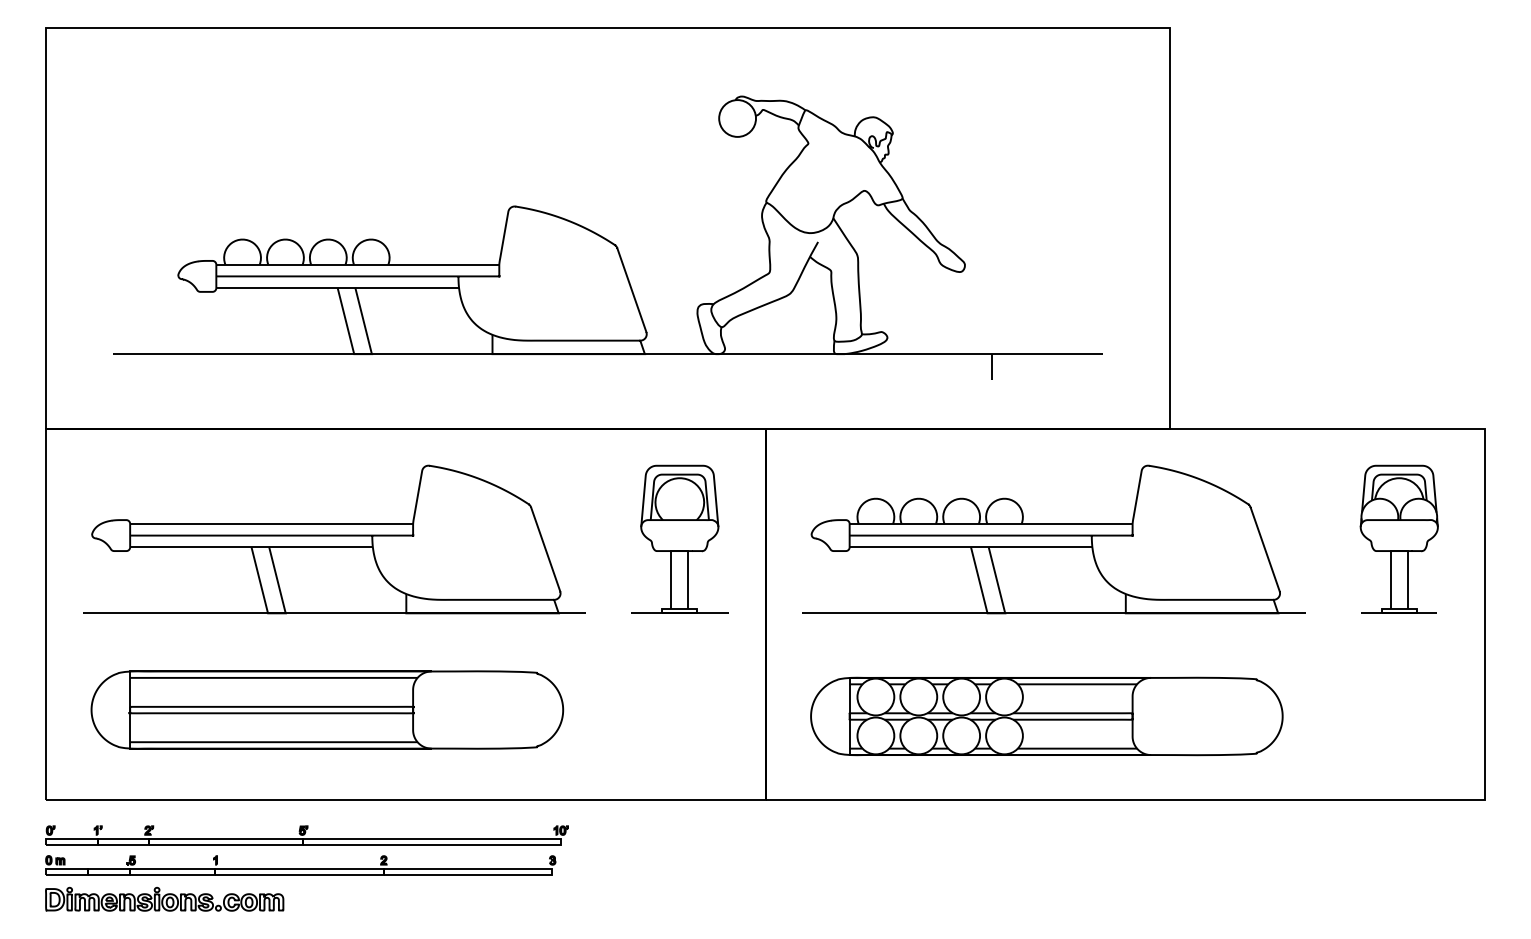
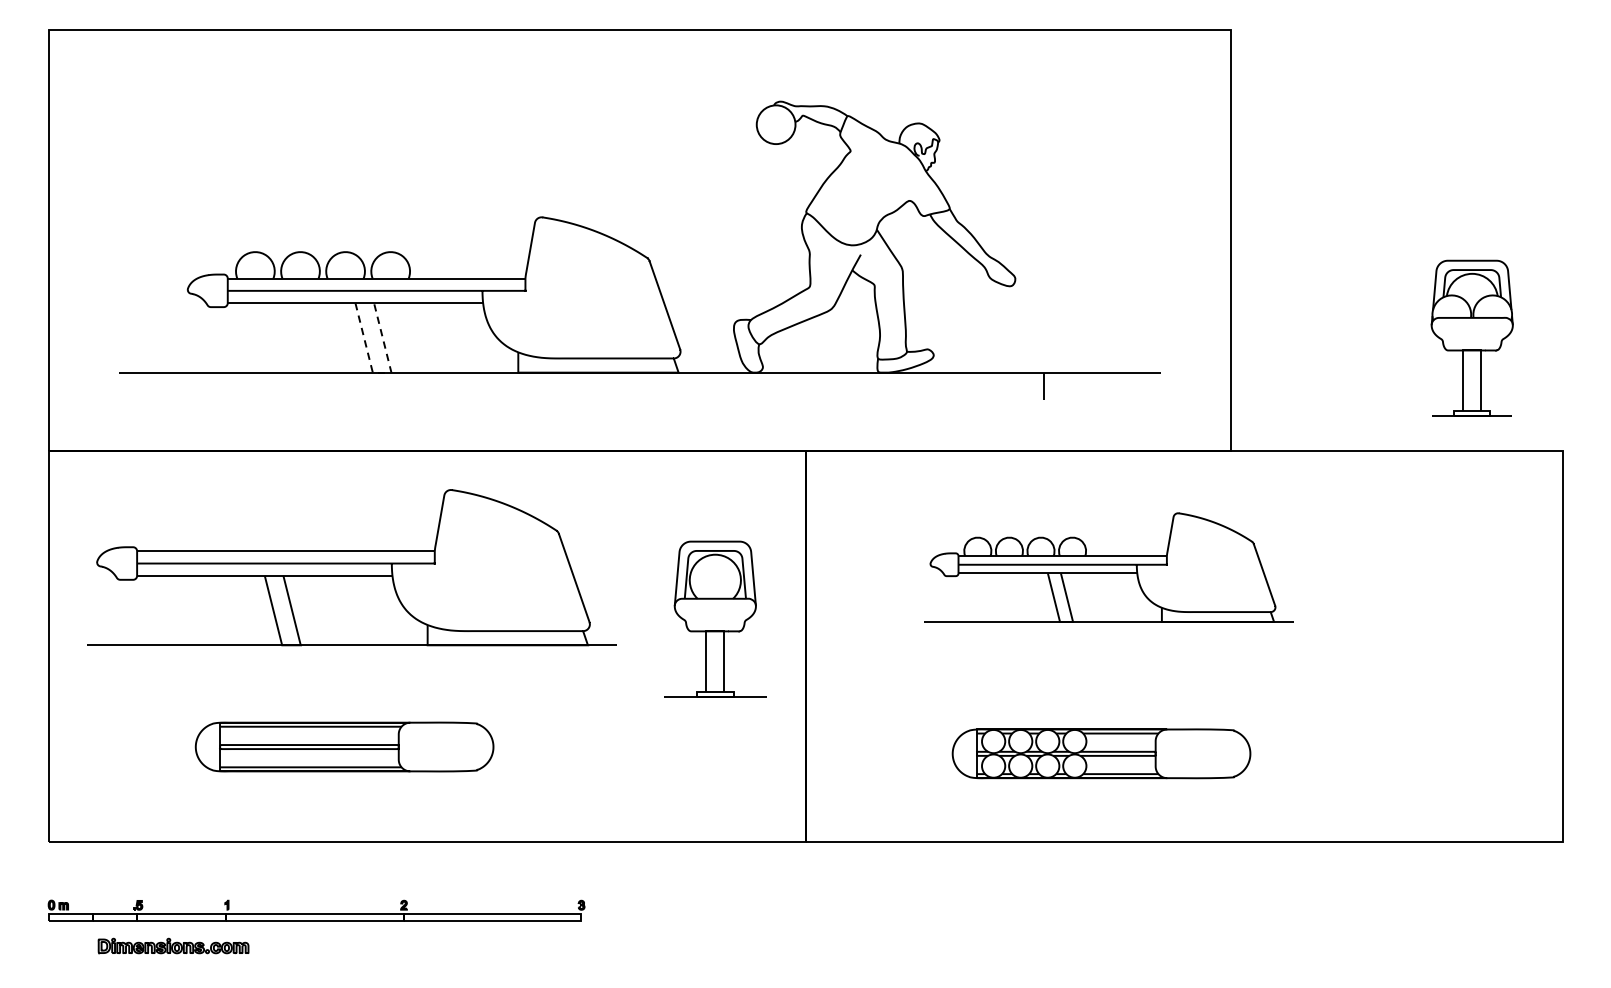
line: (363, 354) -> (382, 373), solid -> dashed
part: (679, 538) -> (715, 618), moved
part: (1398, 538) -> (1471, 337), moved
part: (1053, 539) -> (1108, 567), size x0.7
part: (327, 709) -> (344, 746), size x0.6
part: (1046, 716) -> (1101, 753), size x0.6
part: (306, 835) -> (322, 879), removed
part: (164, 898) -> (173, 945), size x0.6

